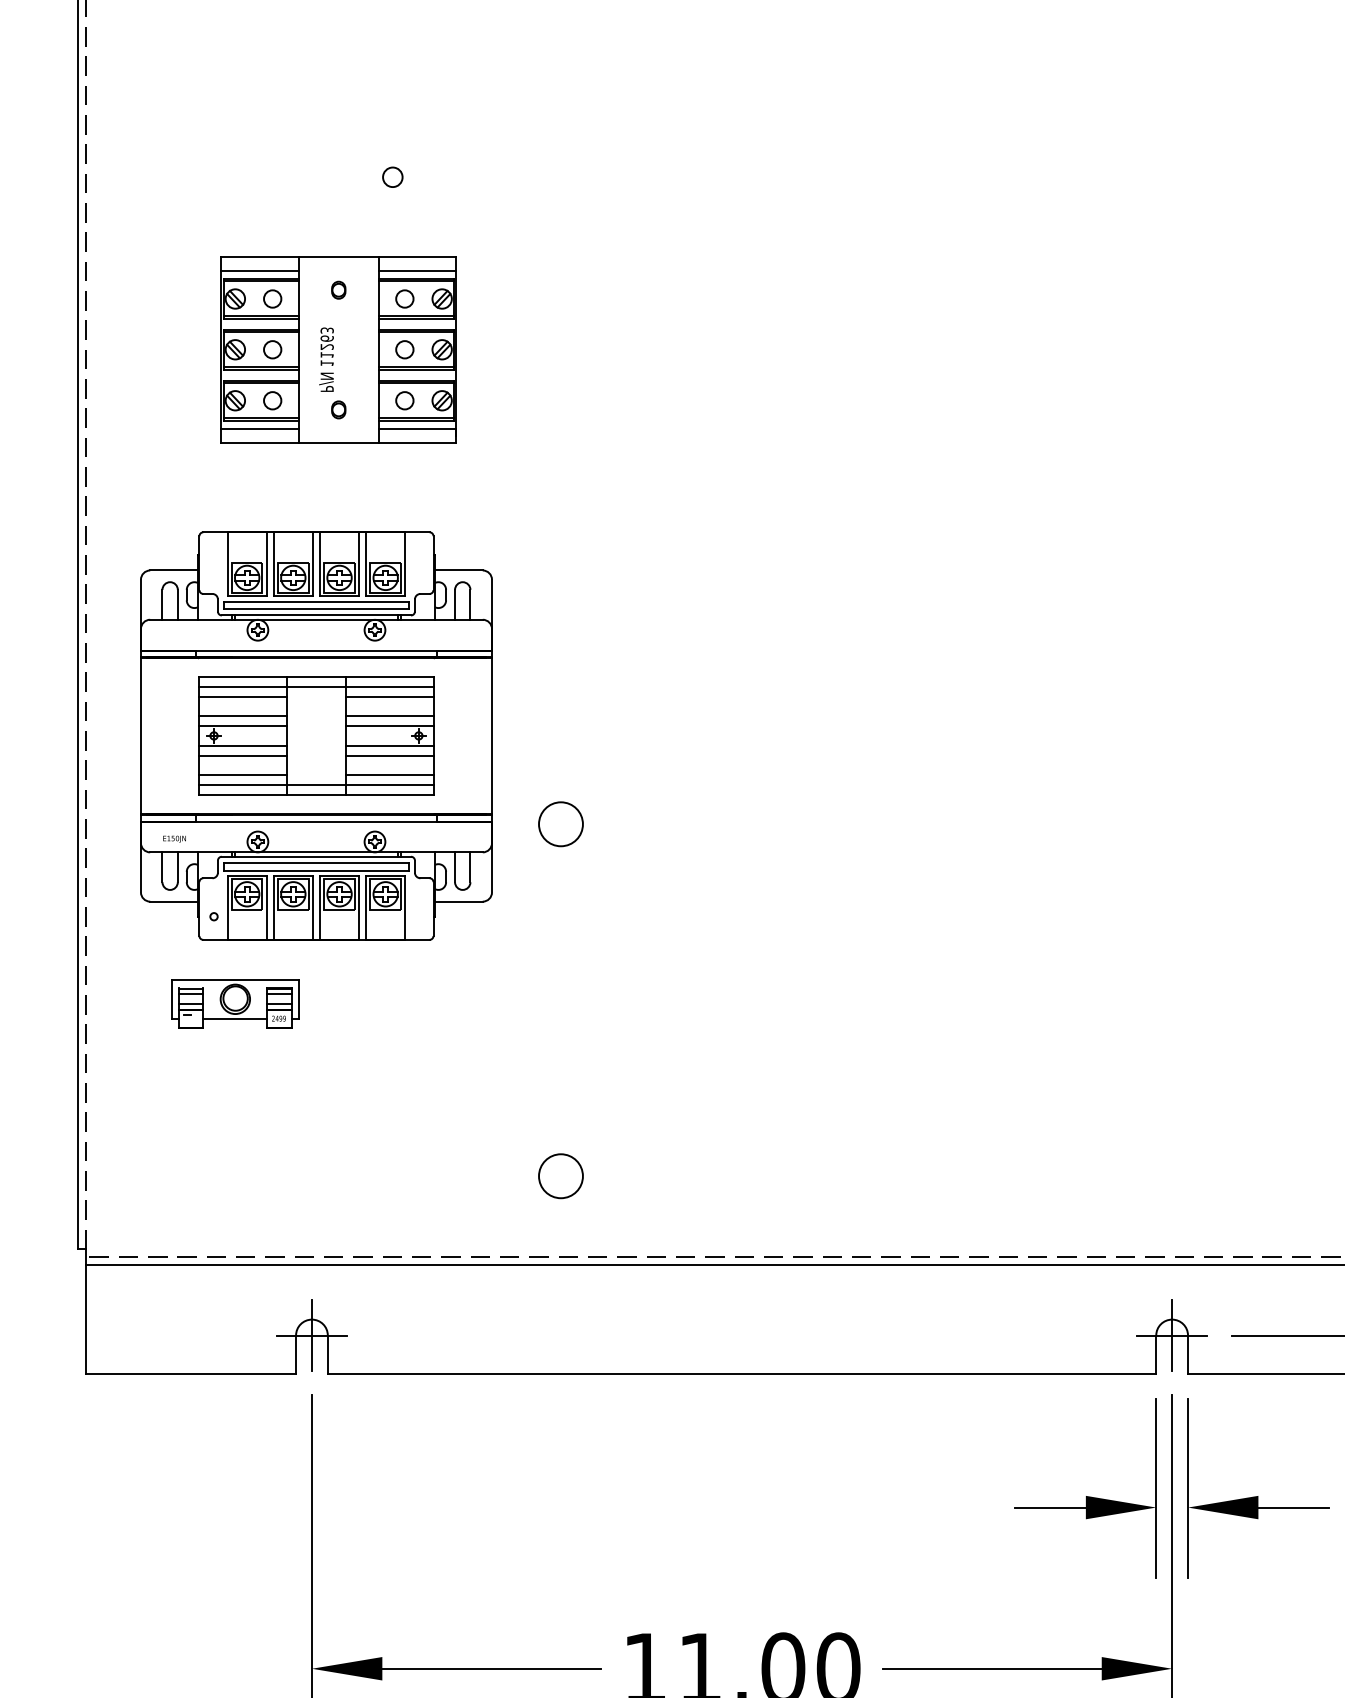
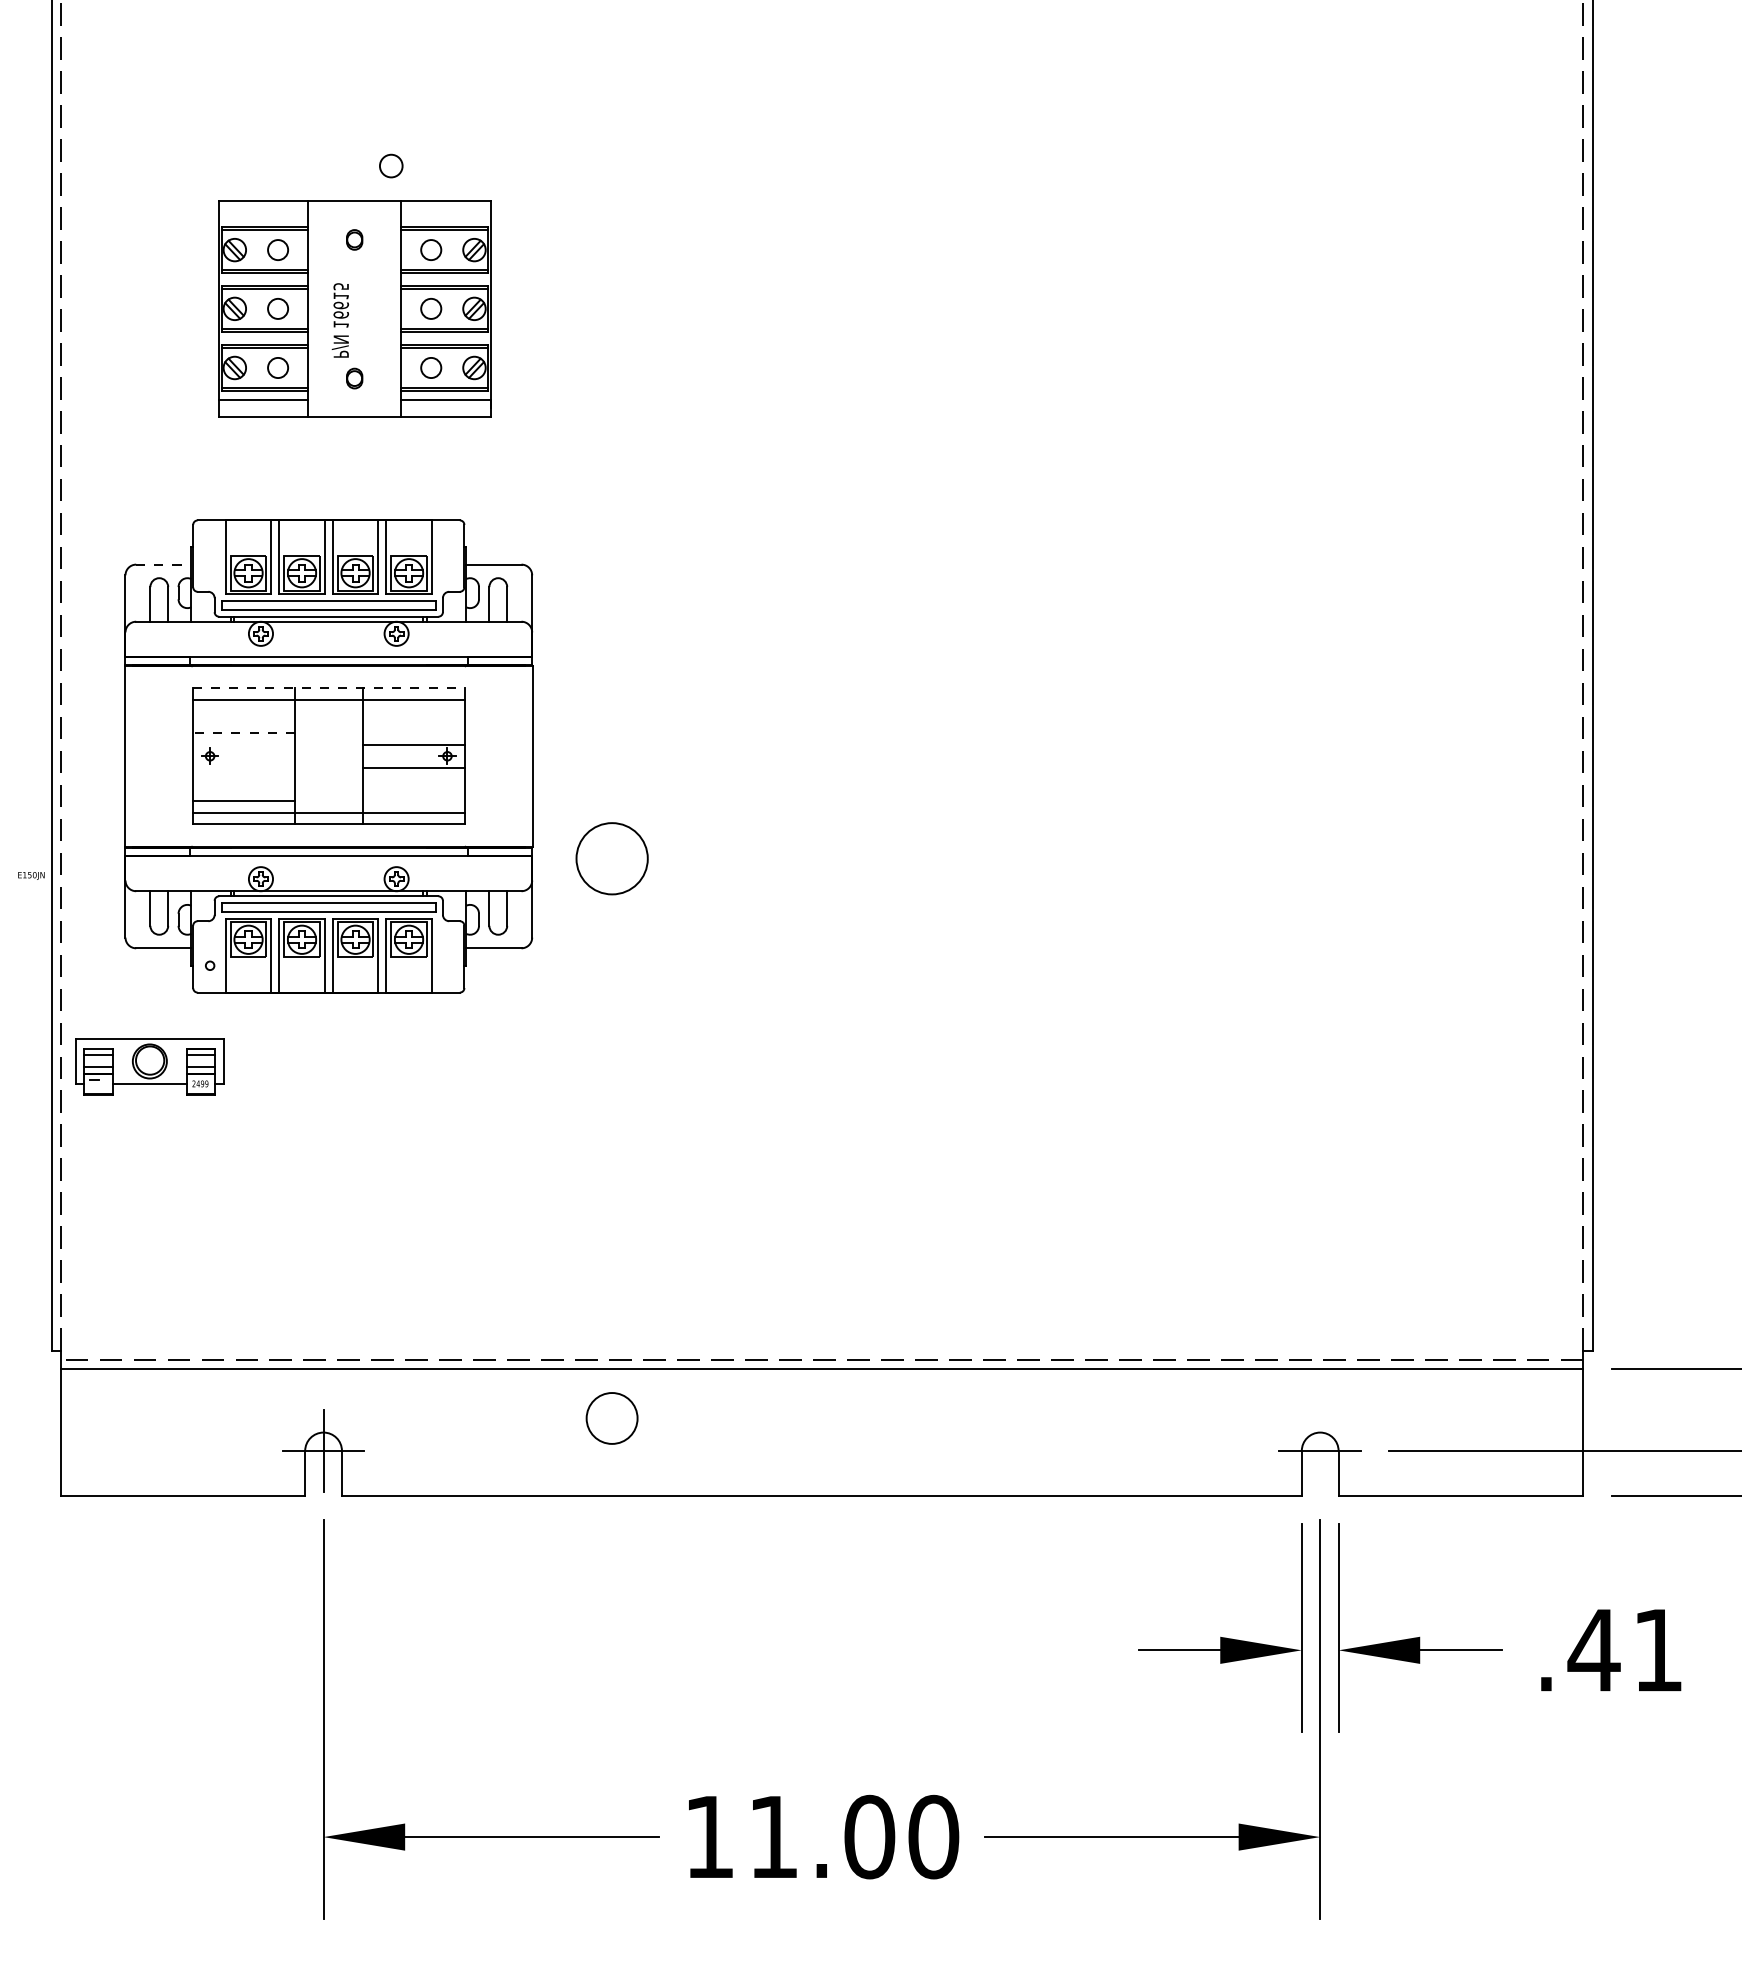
circle: (393, 176) -> (391, 165), moved
line: (260, 270) -> (263, 217), removed
line: (417, 270) -> (445, 217), removed
text: (326, 342) -> (340, 300), 11263 -> 16615
line: (173, 570) -> (163, 564), solid -> dashed
line: (316, 677) -> (328, 688), solid -> dashed
line: (242, 697) -> (243, 711), removed
line: (389, 697) -> (413, 711), removed
line: (242, 716) -> (243, 733), solid -> dashed
line: (389, 716) -> (413, 733), removed
line: (242, 725) -> (243, 744), removed
line: (242, 745) -> (243, 767), removed
line: (242, 755) -> (243, 779), removed
line: (389, 755) -> (413, 779), removed
line: (389, 774) -> (413, 801), removed
circle: (560, 824) -> (611, 858), size x1.4
text: (174, 838) -> (31, 875), moved
part: (235, 1003) -> (149, 1066), moved
circle: (560, 1176) -> (611, 1418), moved
line: (1172, 1335) -> (1320, 1450), removed

